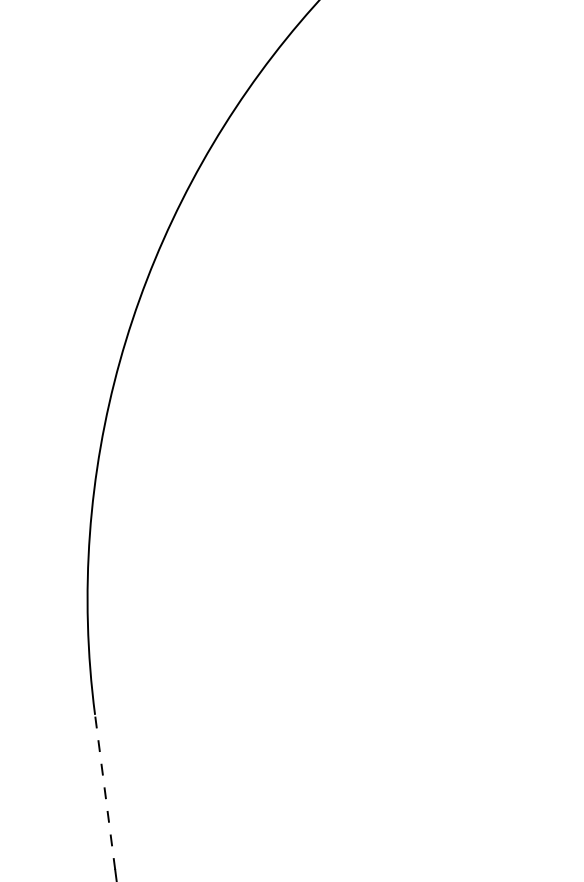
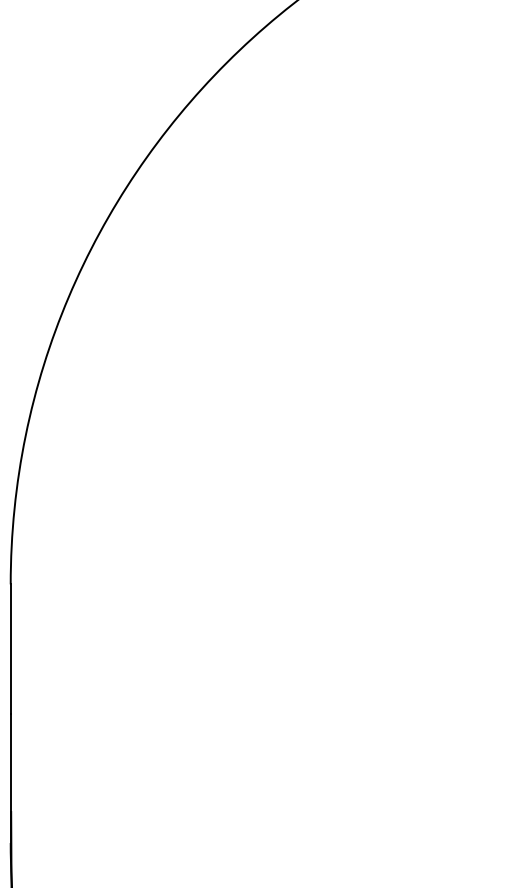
line: (104, 792) -> (10, 649), dashed -> solid

